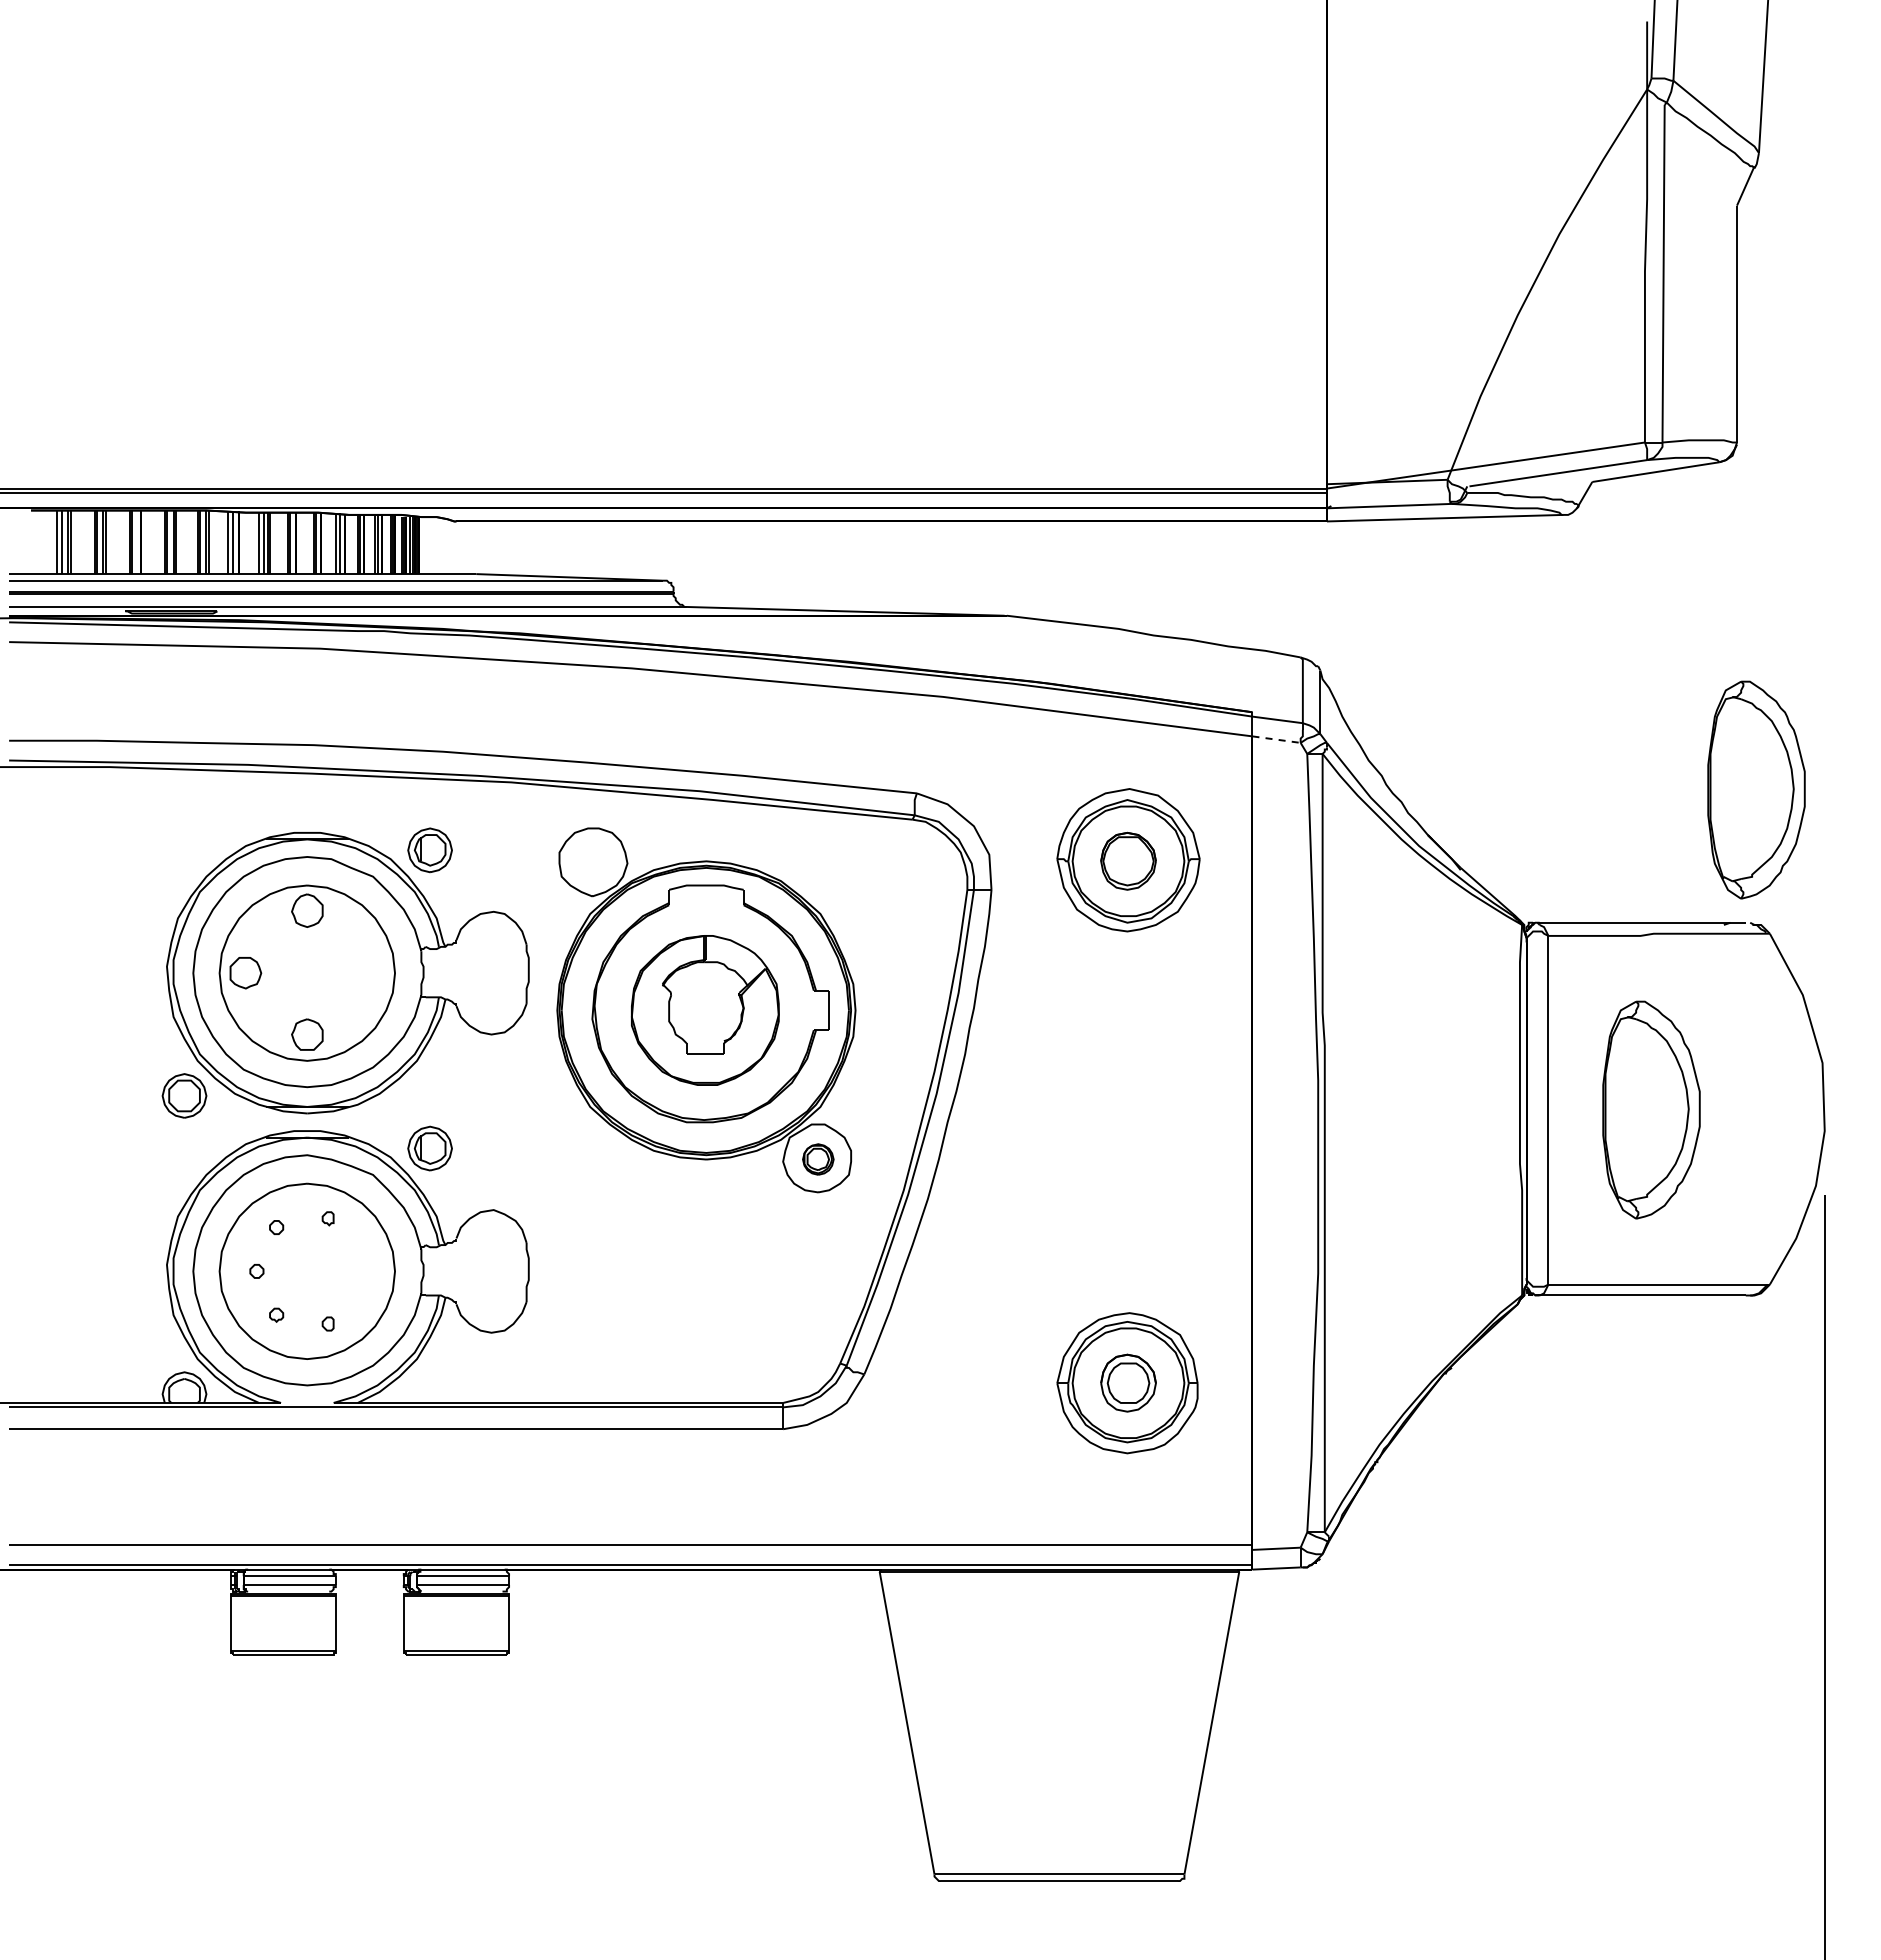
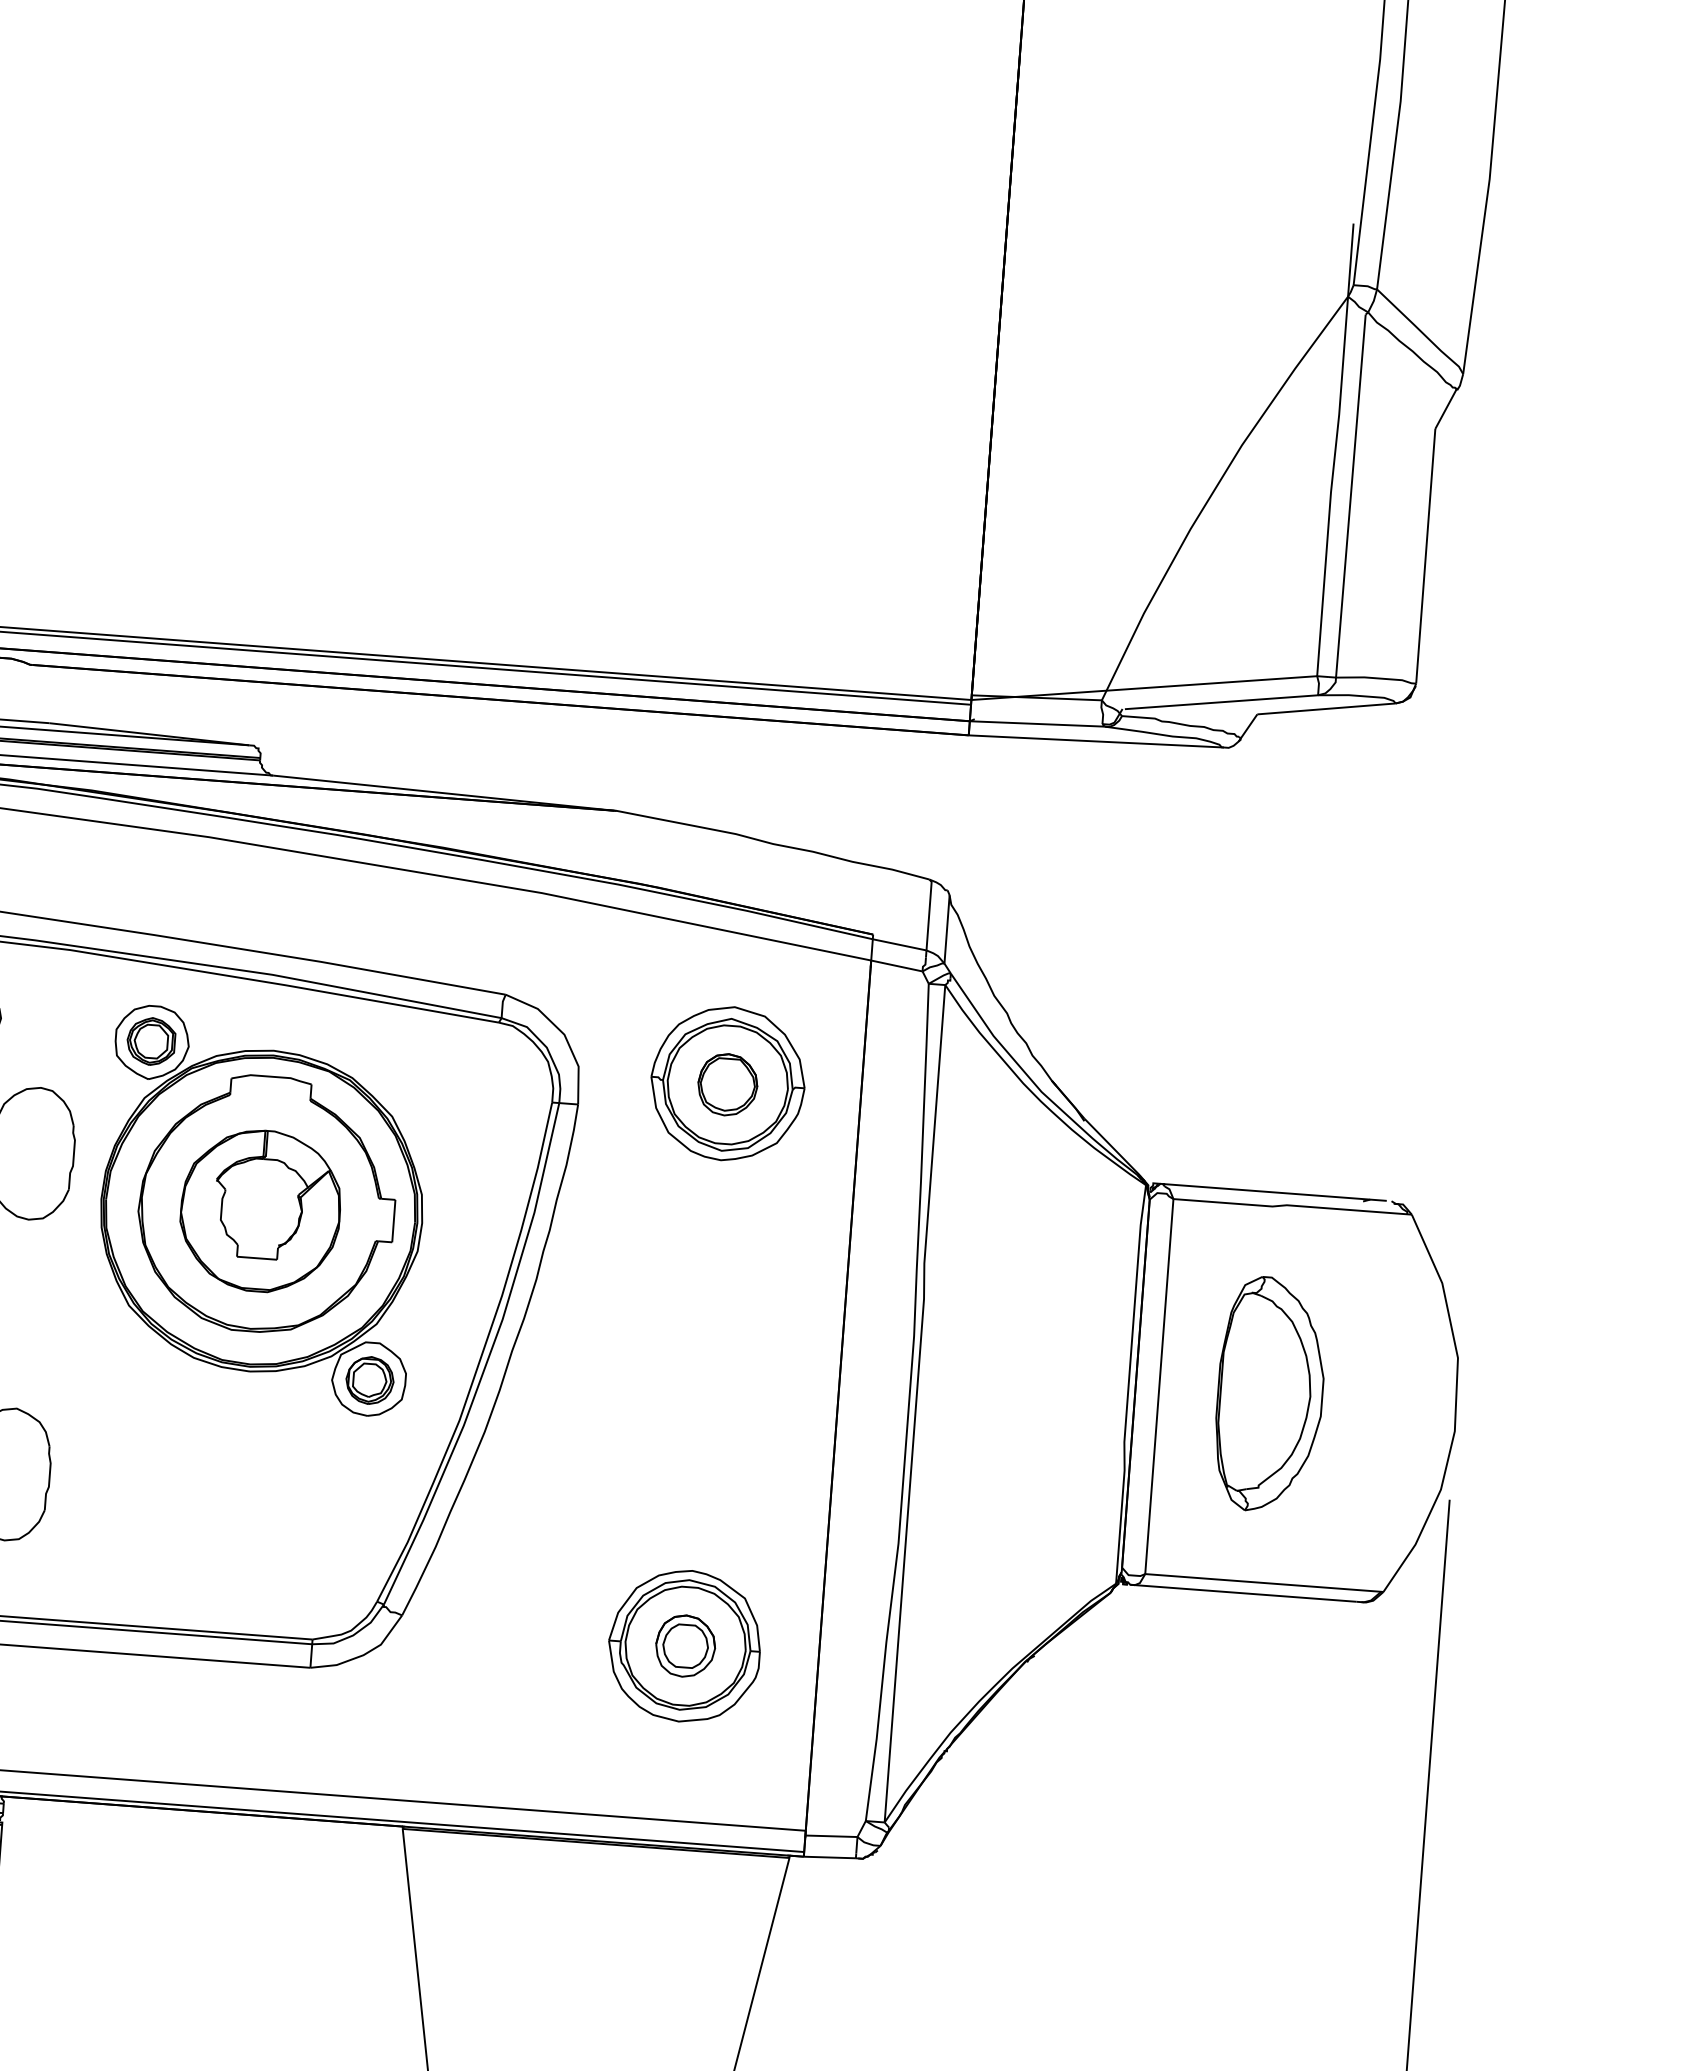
line: (1277, 739) -> (897, 965), dashed -> solid
part: (1756, 789) -> (1409, 1058), removed
part: (592, 860) -> (151, 1040), added
part: (818, 1159) -> (370, 1380), size x1.43

